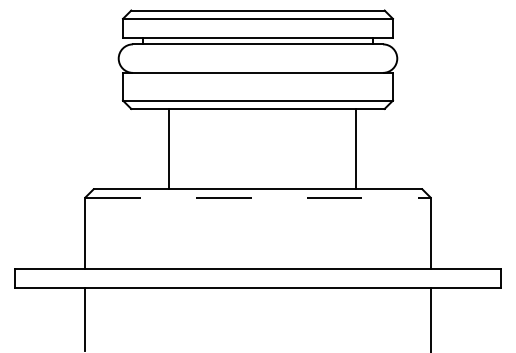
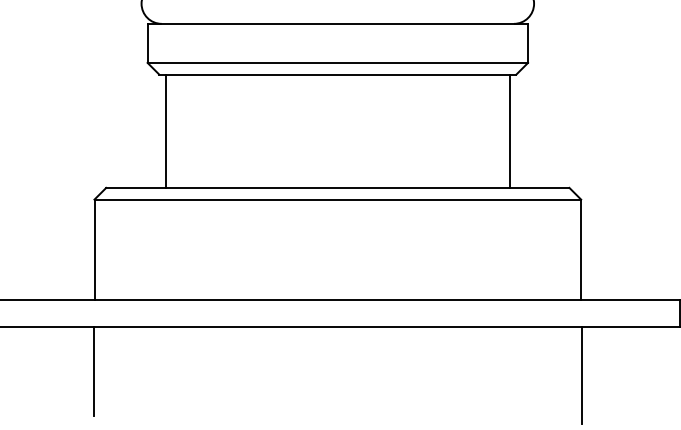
line: (169, 148) -> (166, 130), moved
line: (355, 148) -> (509, 130), moved
line: (258, 197) -> (338, 199), dashed -> solid

